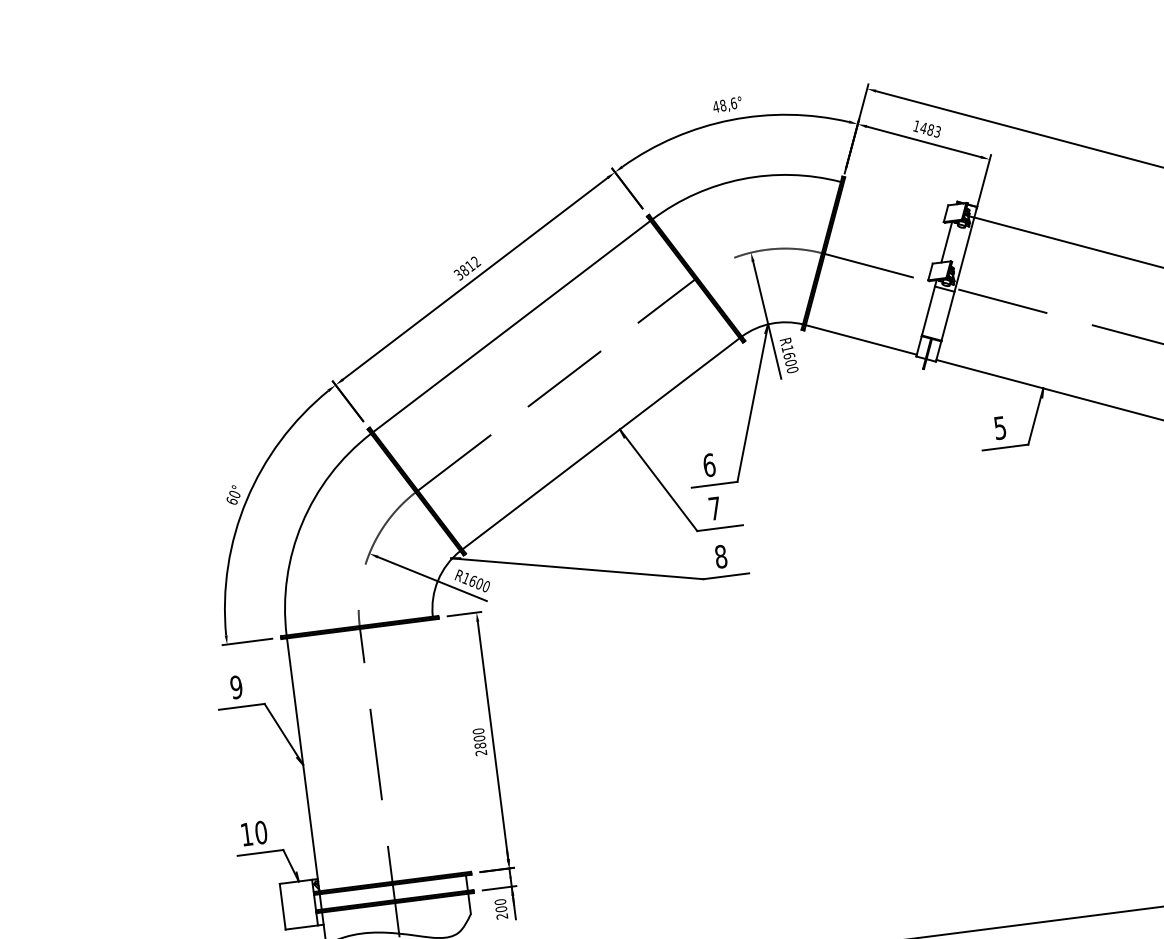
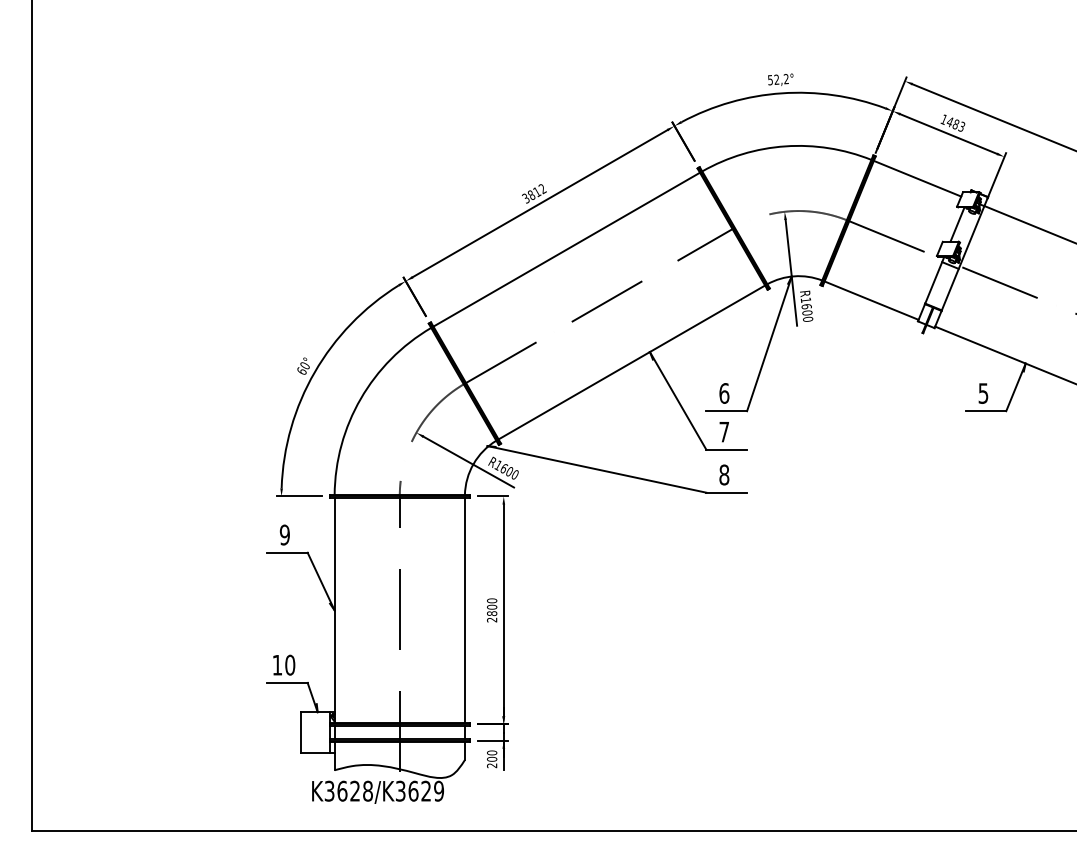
text: (725, 105) -> (778, 79), 48,6° -> 52,2°
line: (895, 196) -> (917, 178), added
line: (448, 746) -> (464, 610), added

